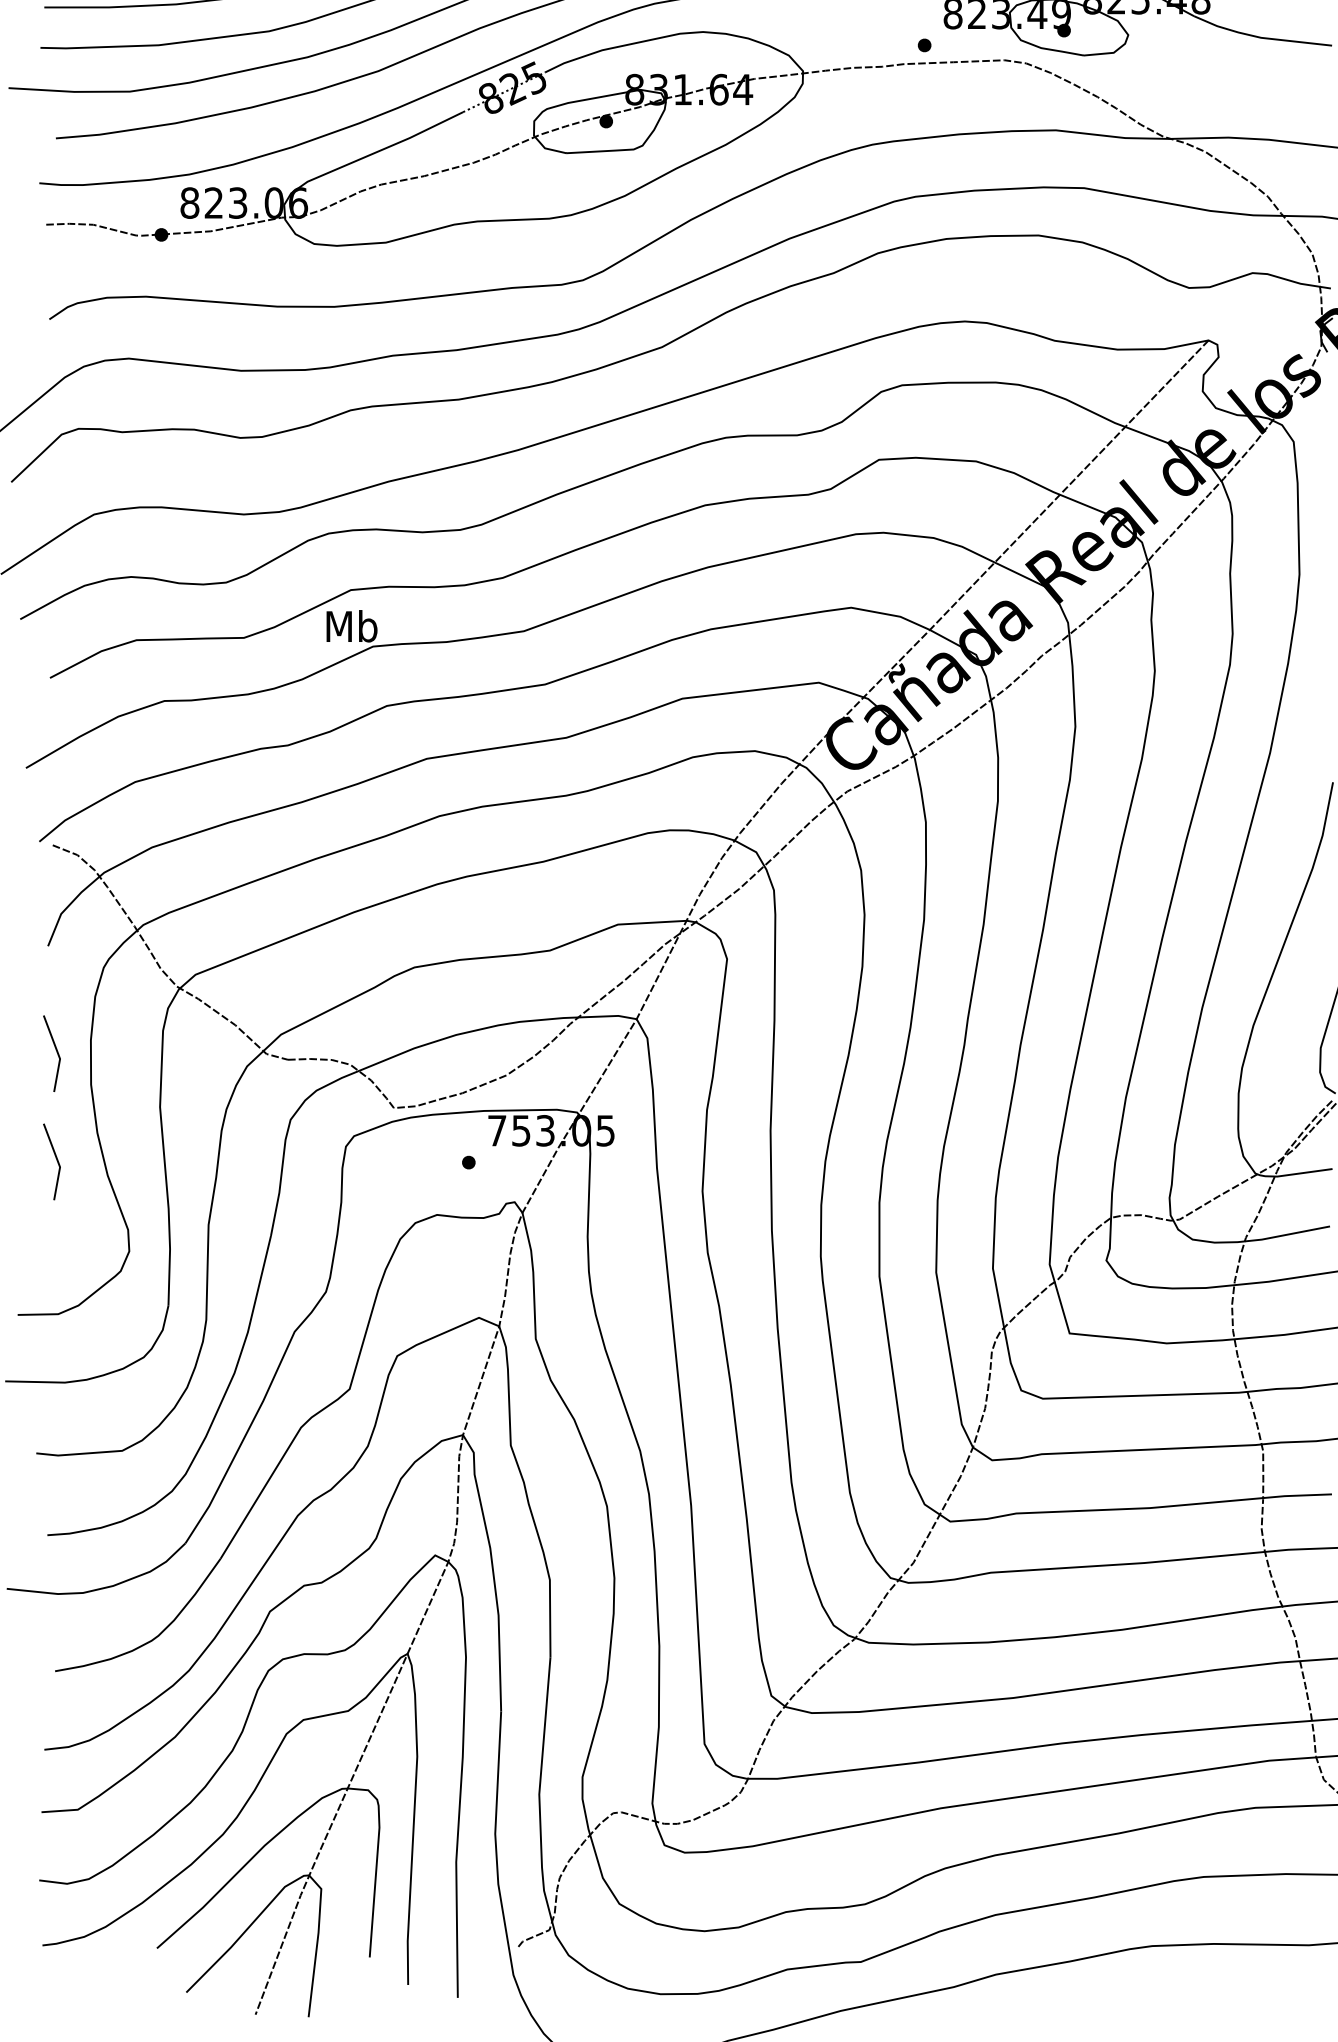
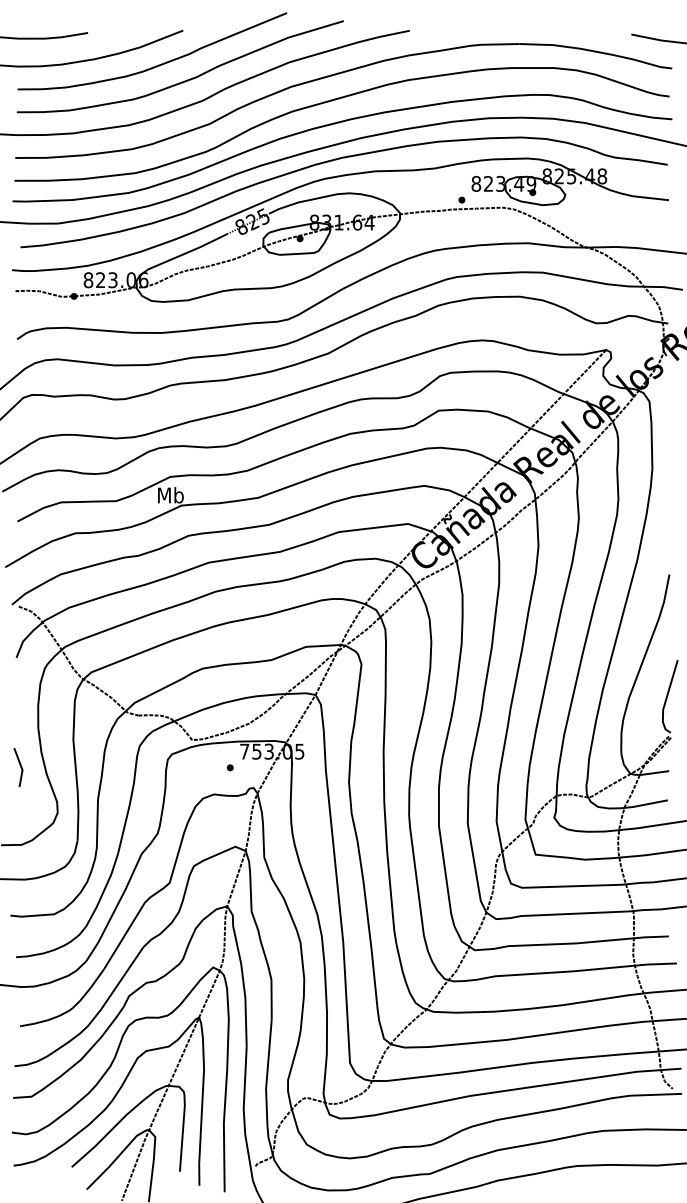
line: (56, 1053) -> (20, 712), removed

